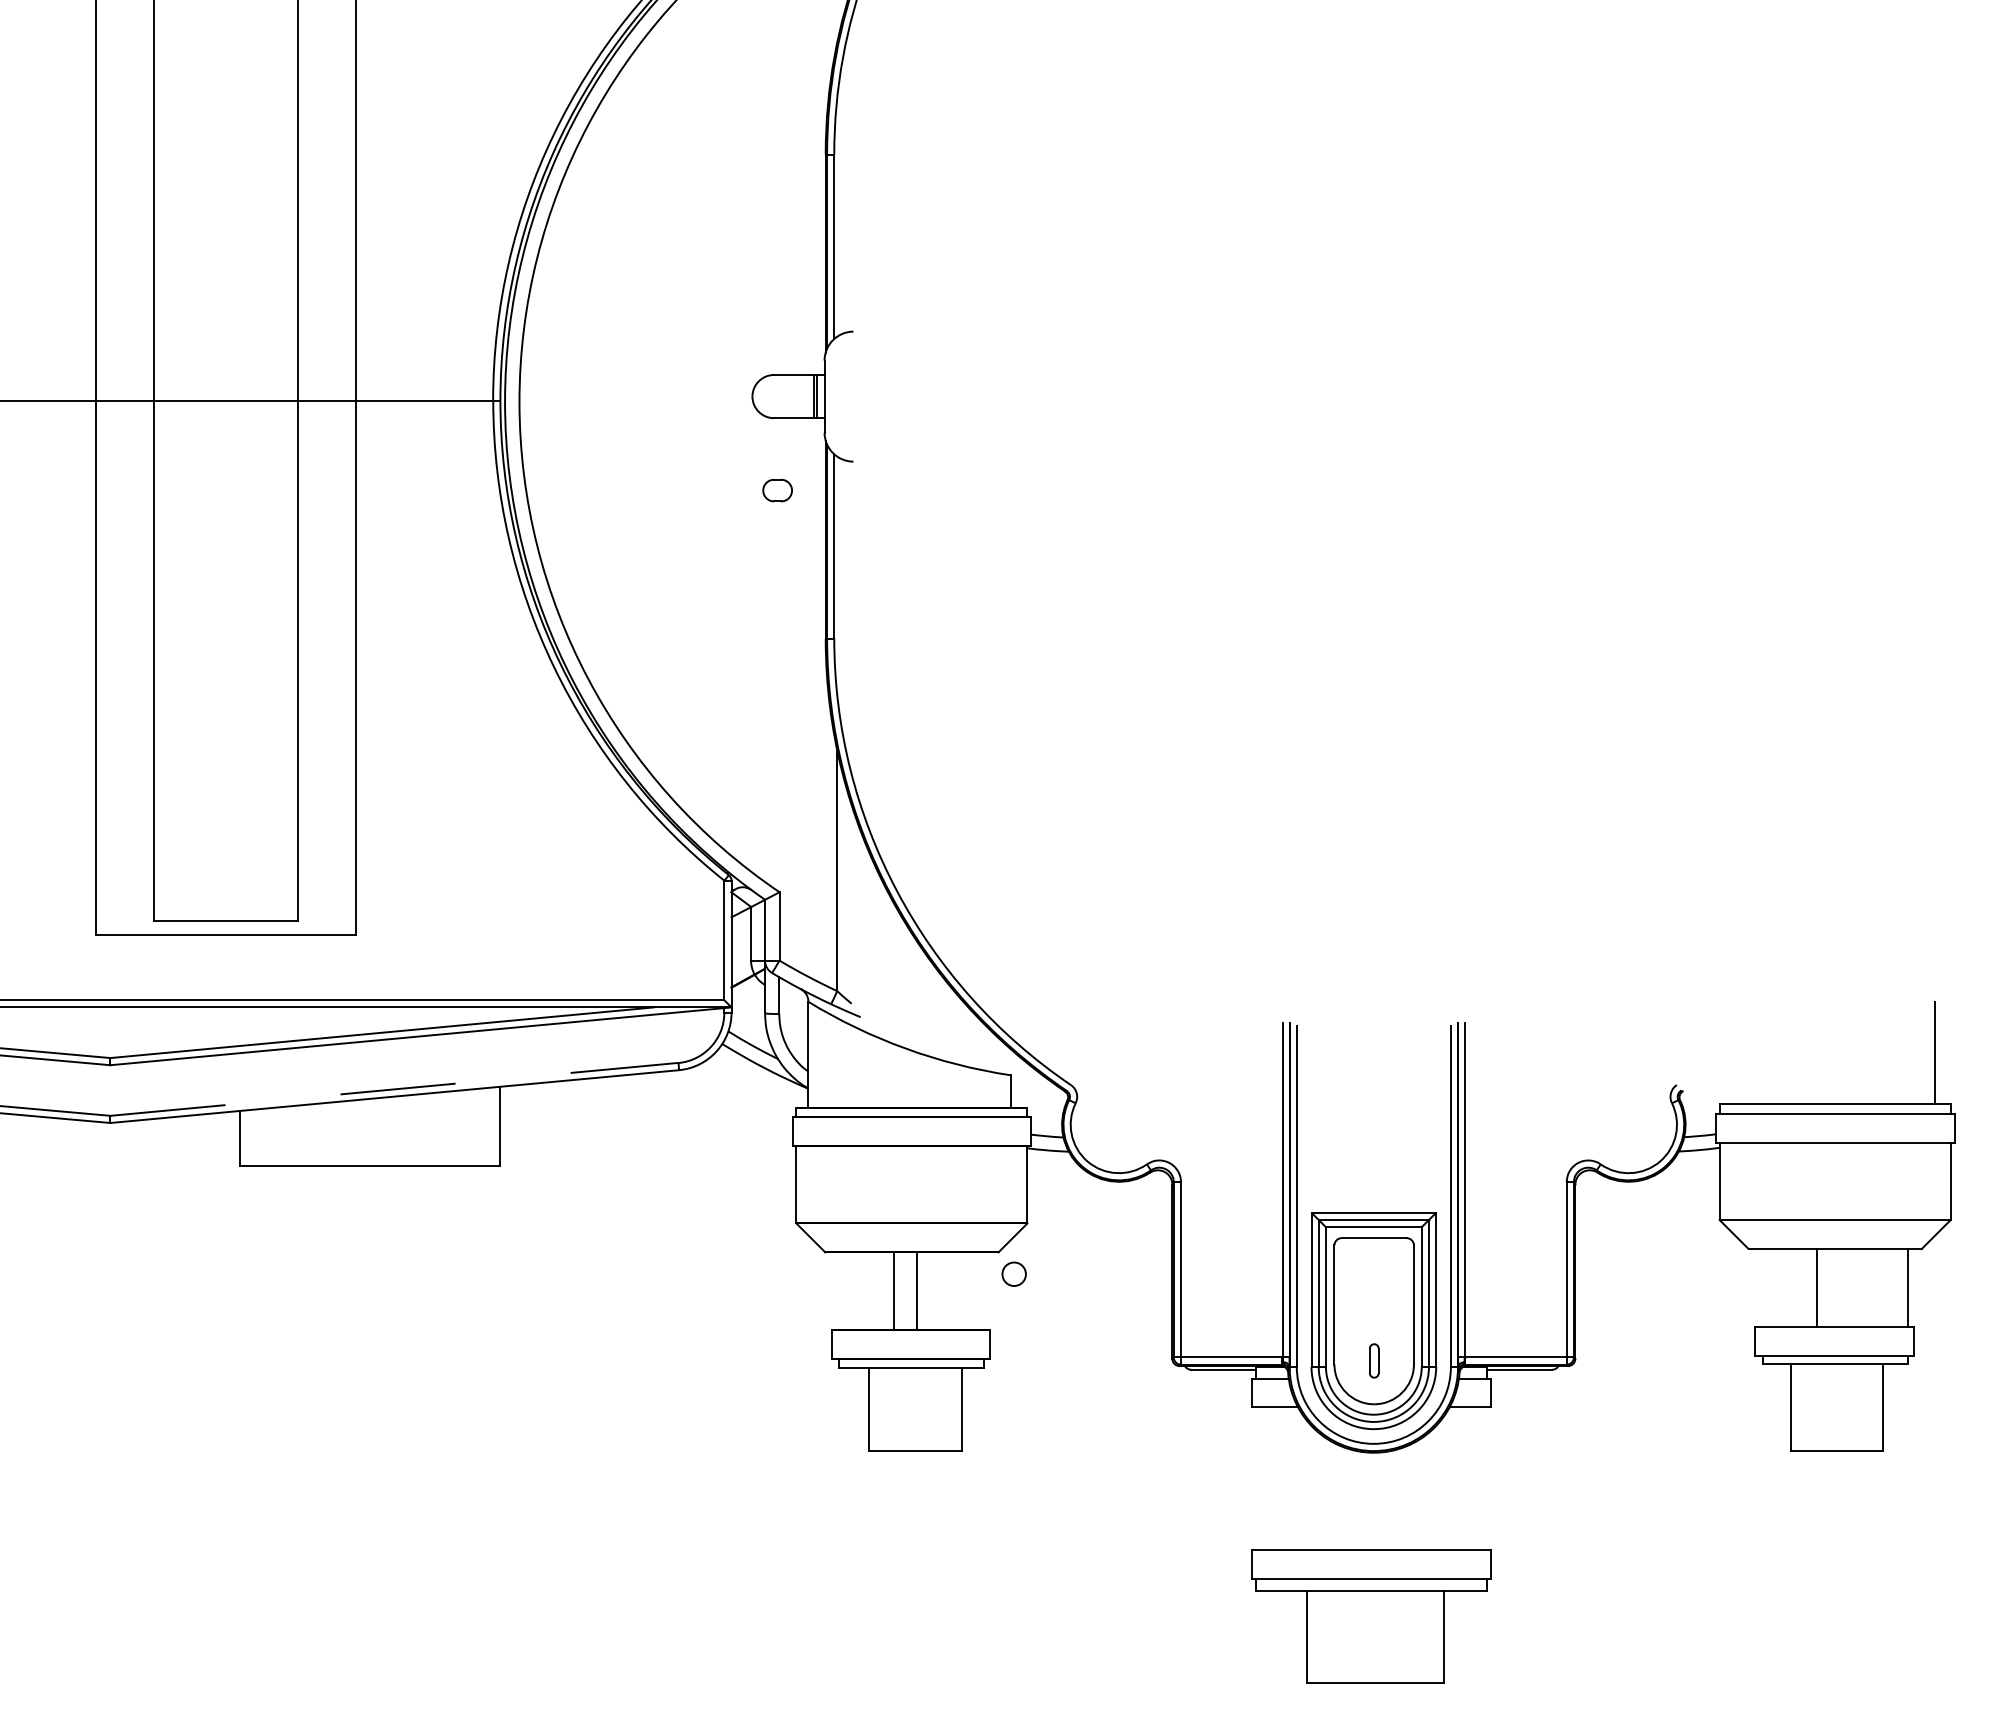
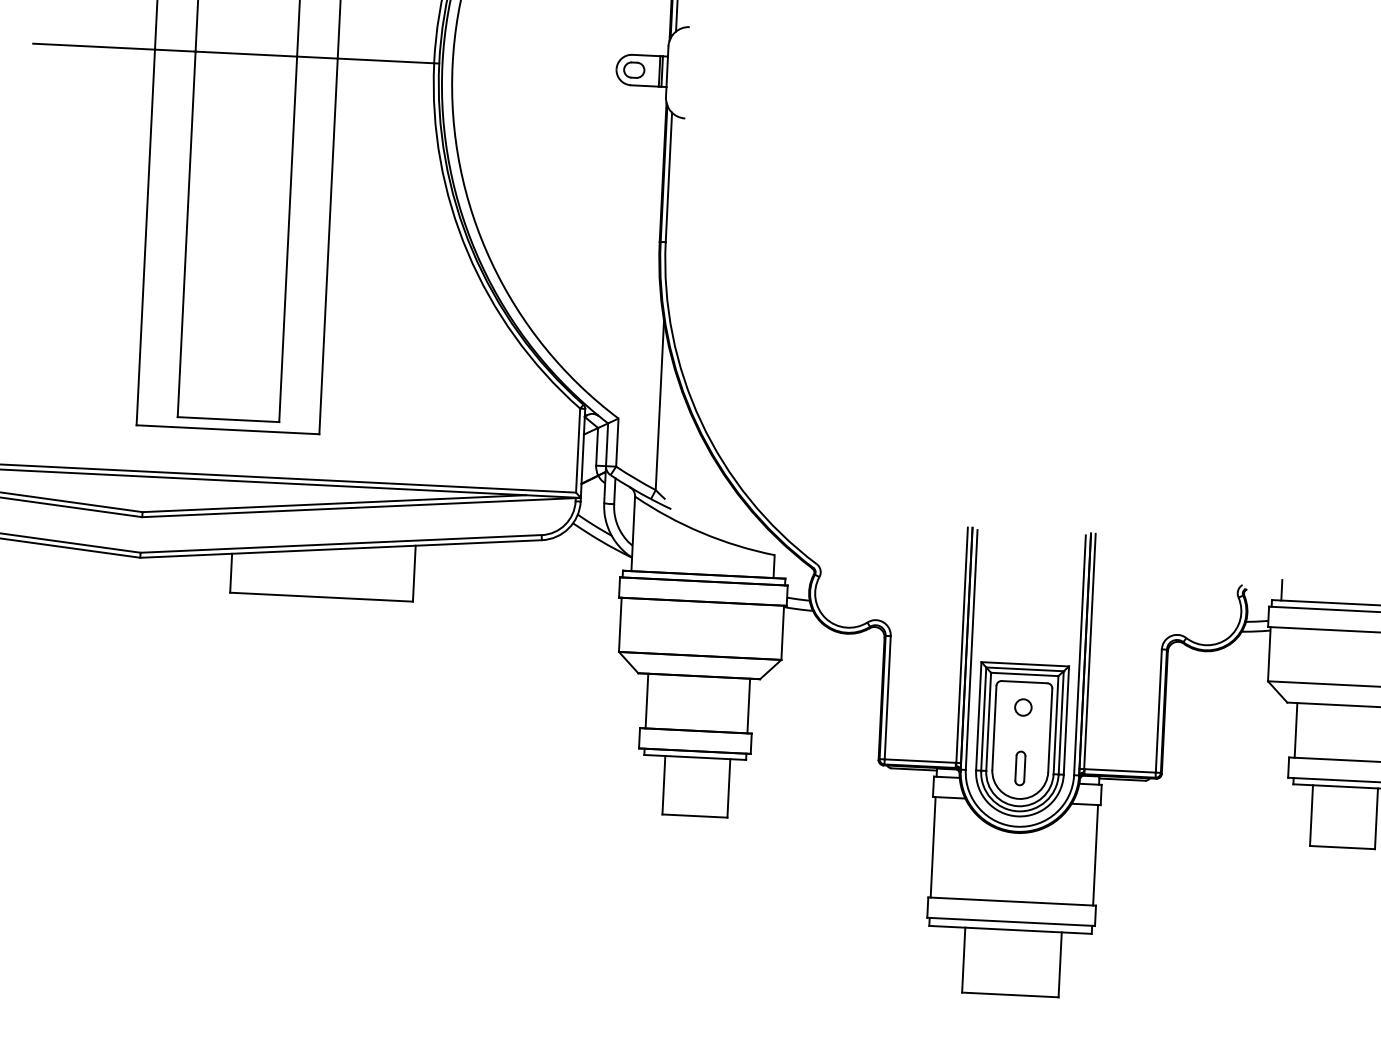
part: (777, 490) -> (634, 70), moved
line: (394, 1089) -> (341, 544), dashed -> solid
line: (1732, 1089) -> (1281, 590), added
circle: (1013, 1273) -> (1022, 706), moved
line: (1816, 1287) -> (1295, 730), moved
line: (894, 1291) -> (646, 701), moved
line: (917, 1291) -> (748, 706), moved
part: (1374, 1360) -> (1020, 768), size x1.43
line: (1255, 1478) -> (932, 847), added
line: (1486, 1478) -> (1095, 854), added

